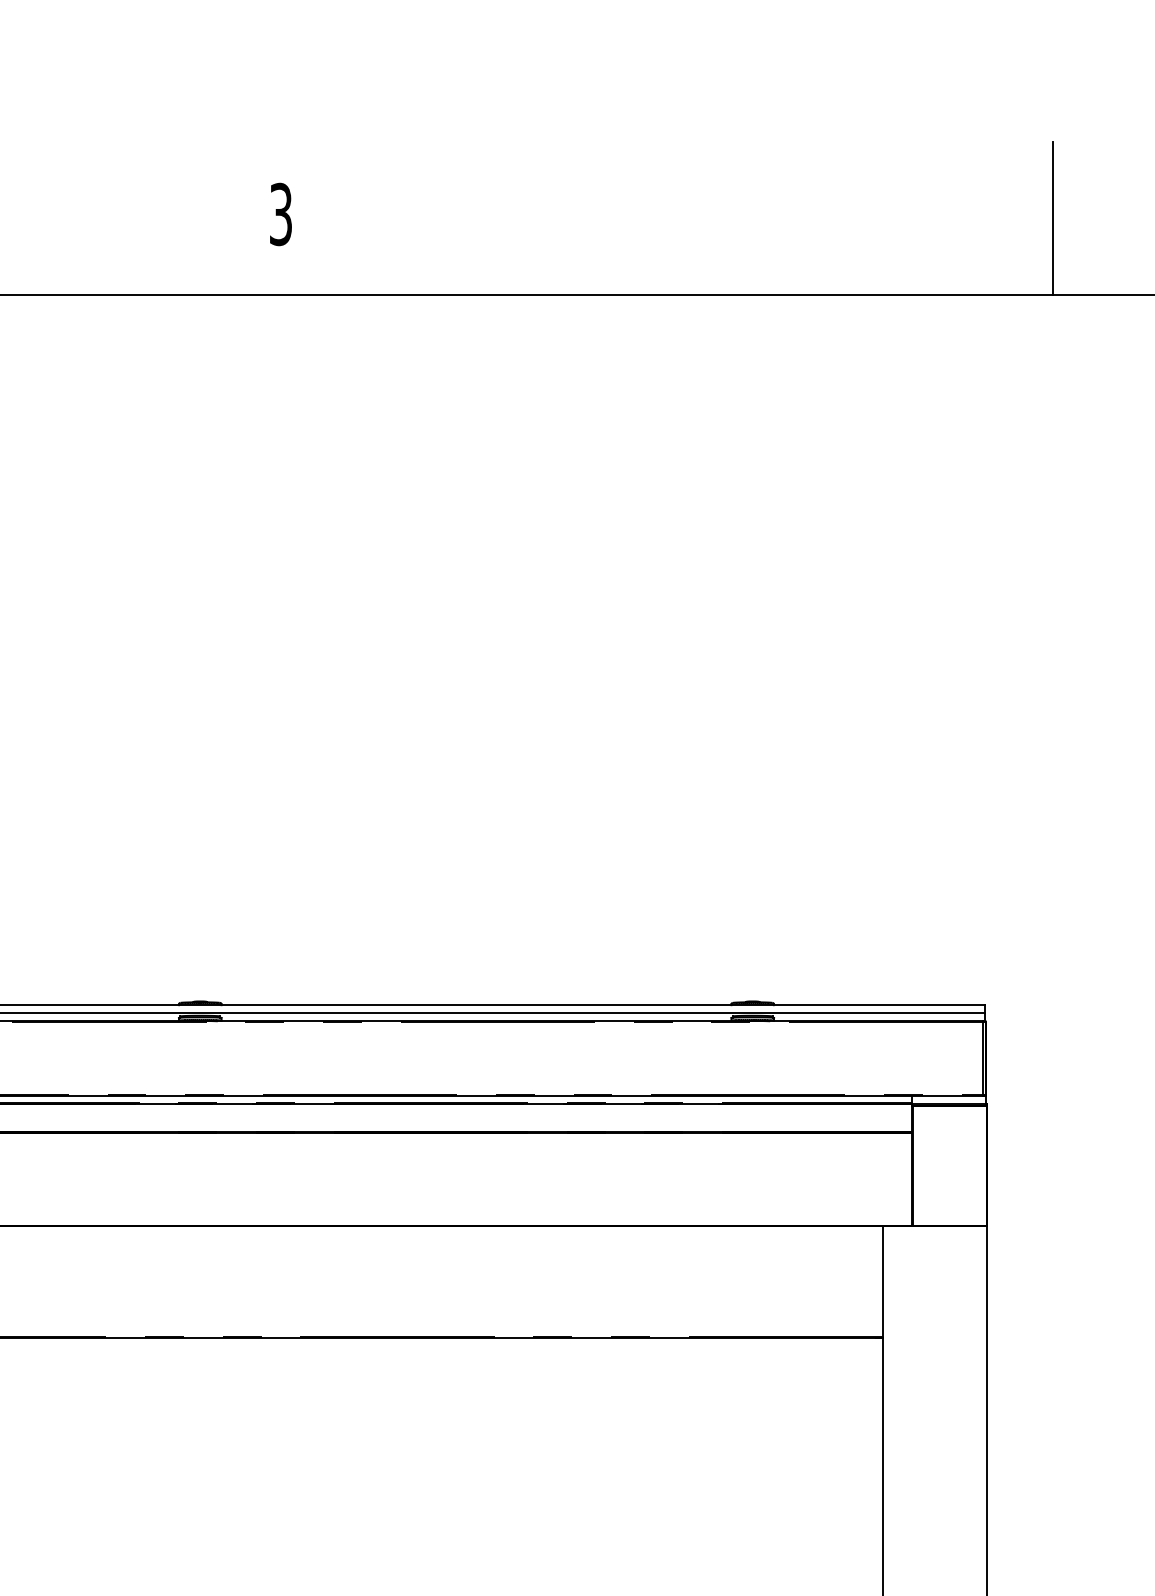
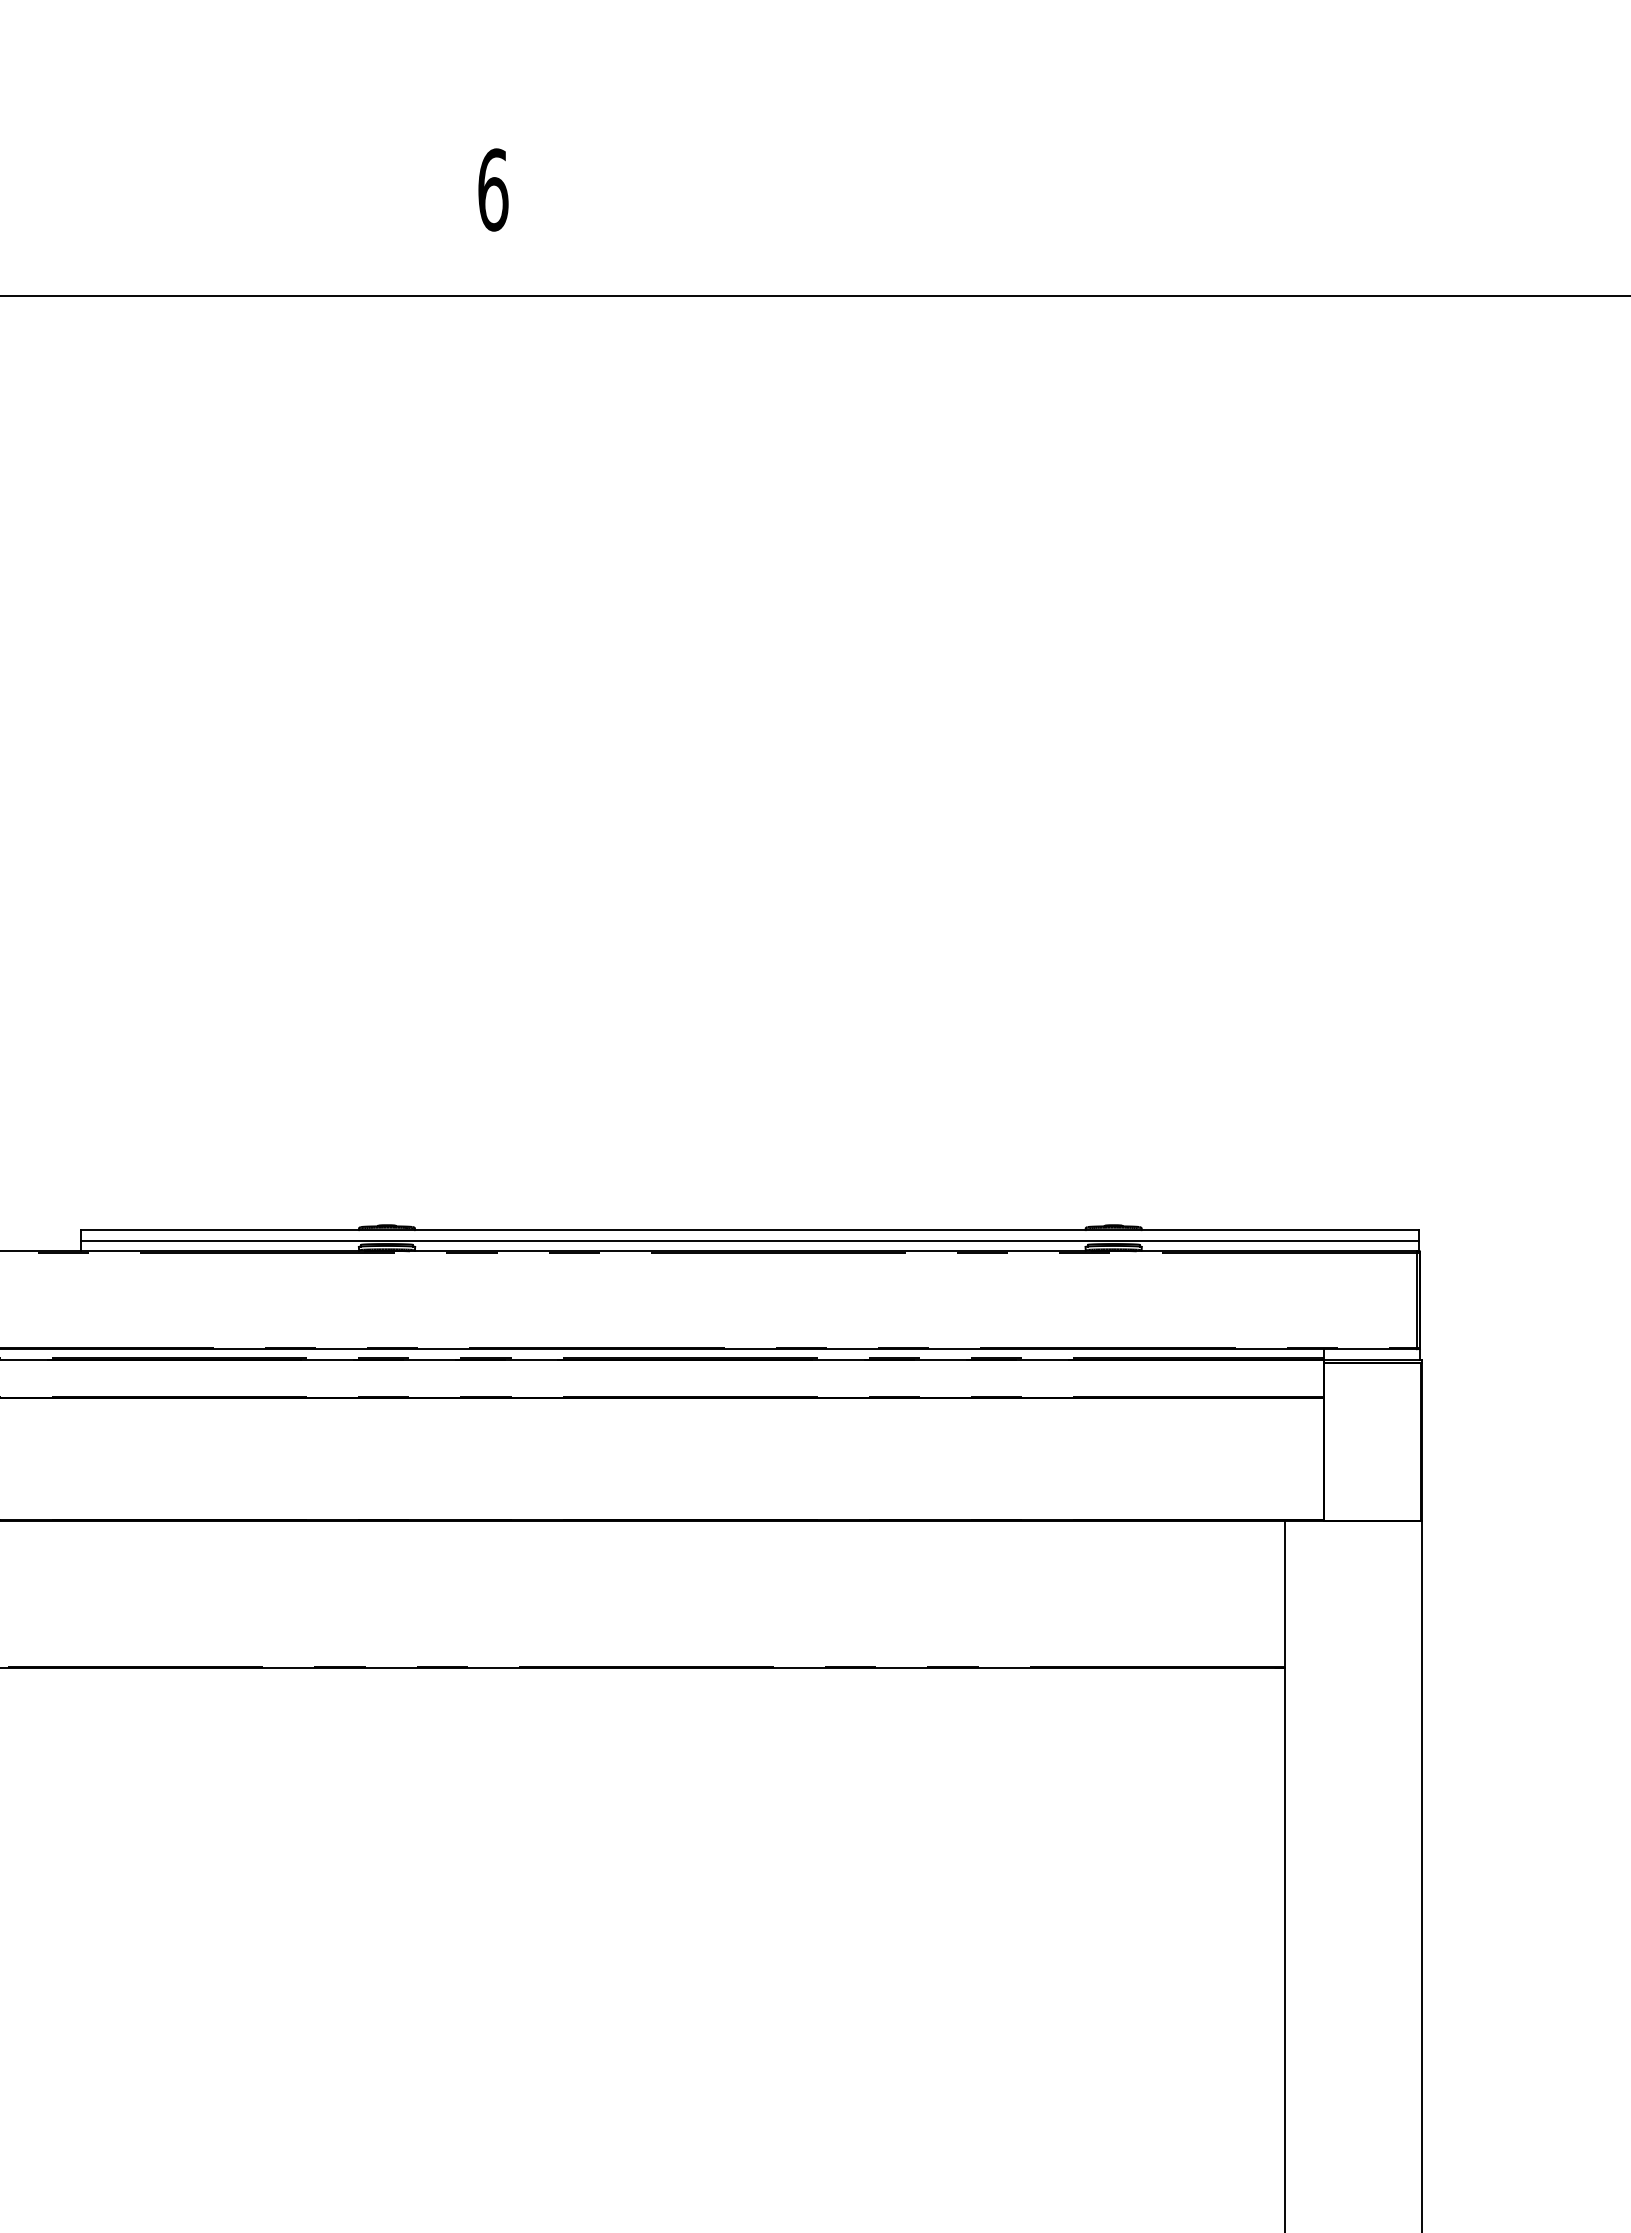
text: (281, 214) -> (493, 189), 3 -> 6
line: (1053, 218) -> (1509, 195), removed

